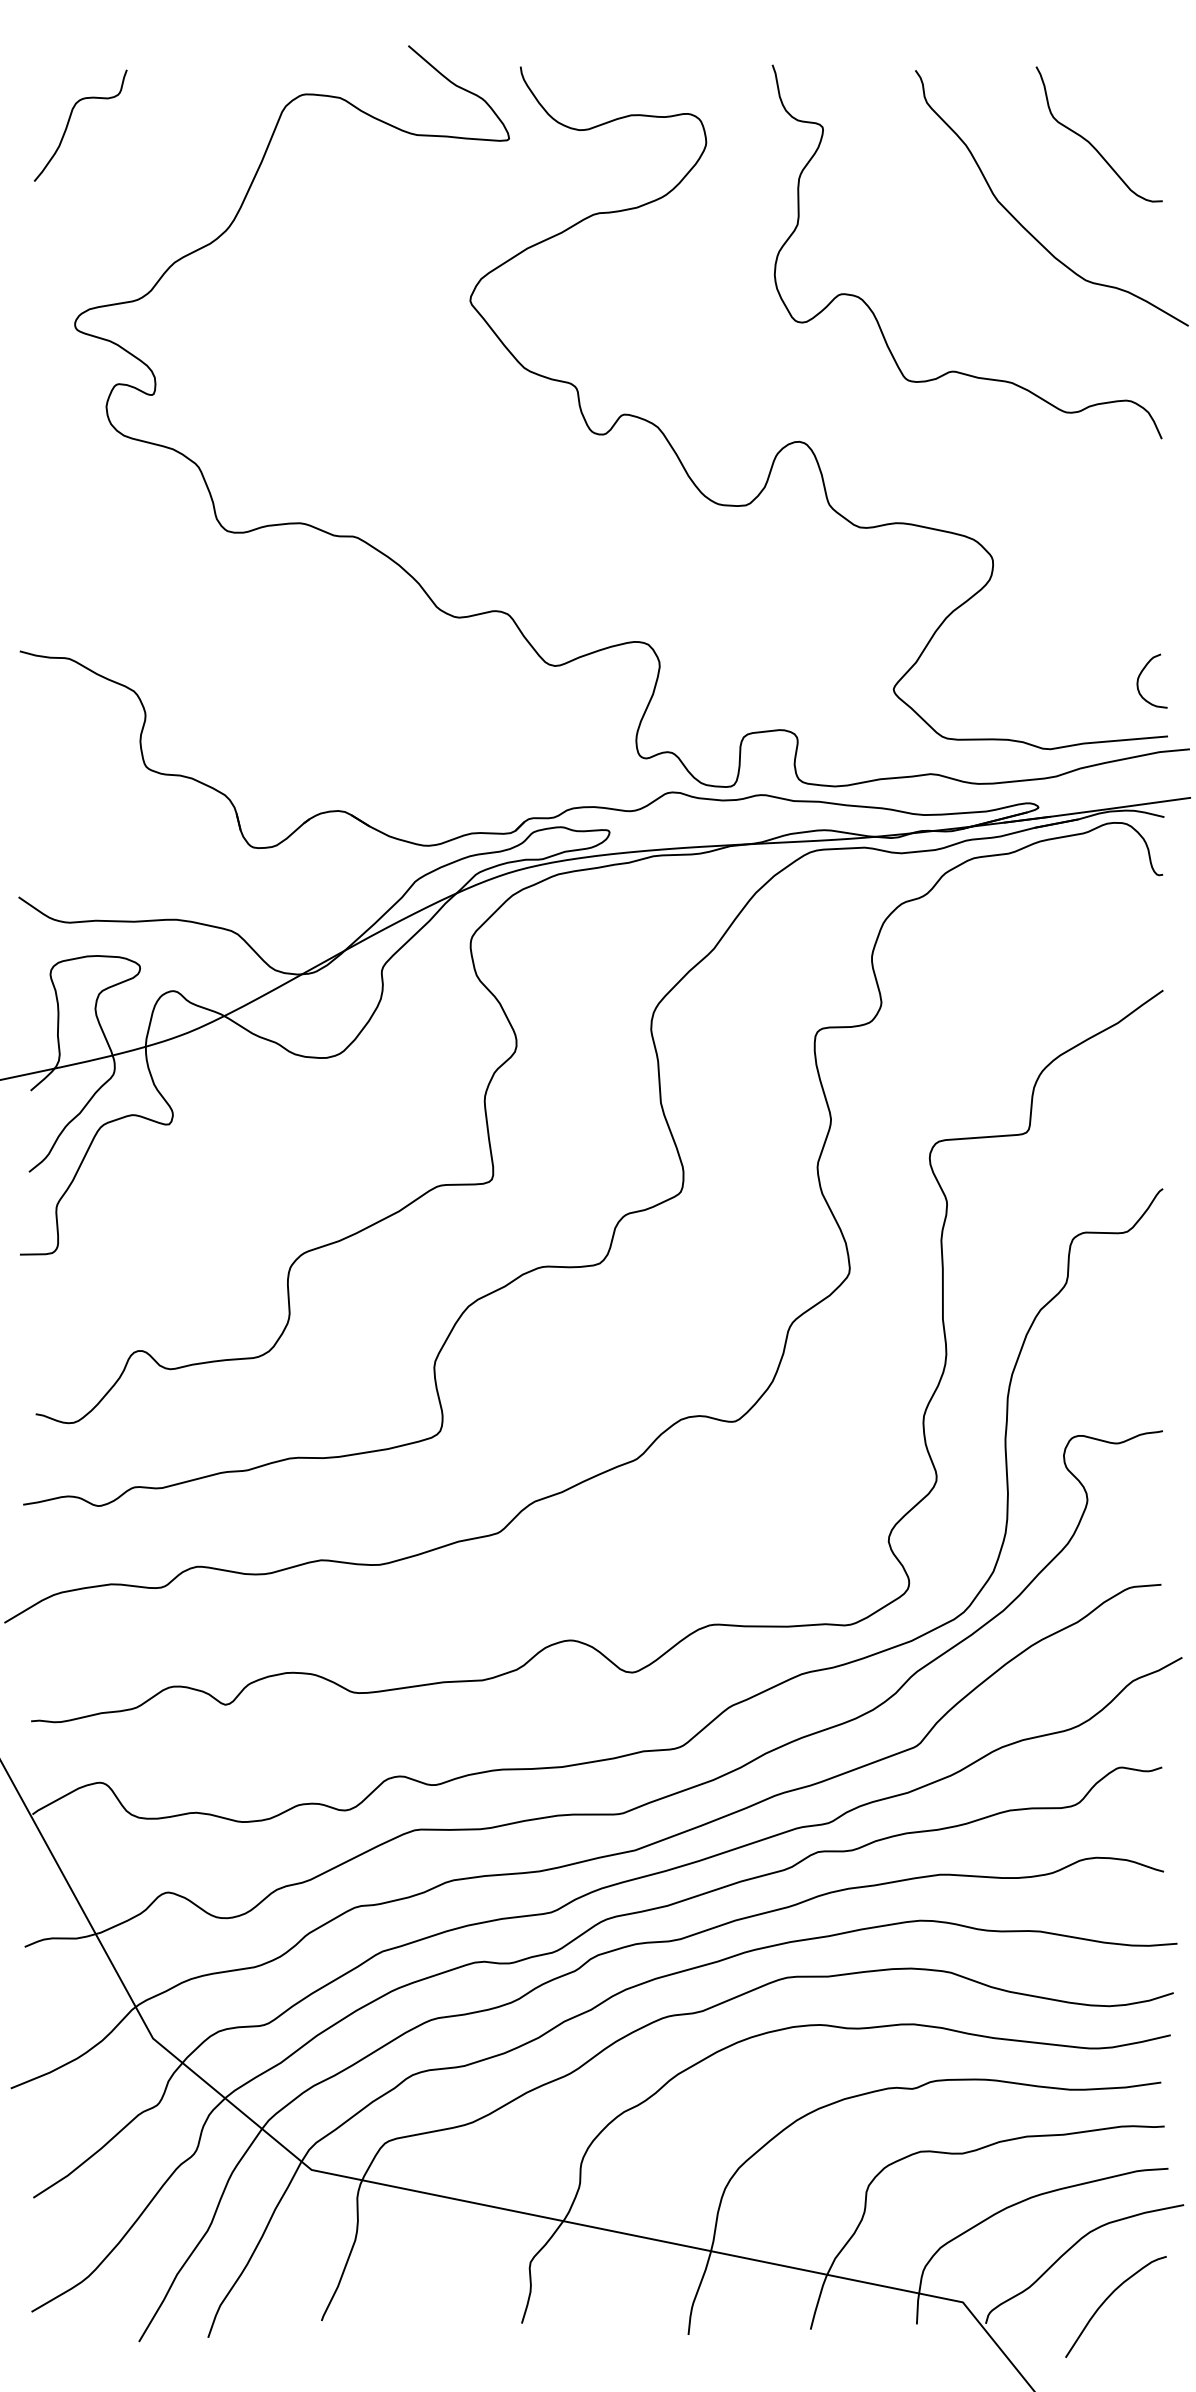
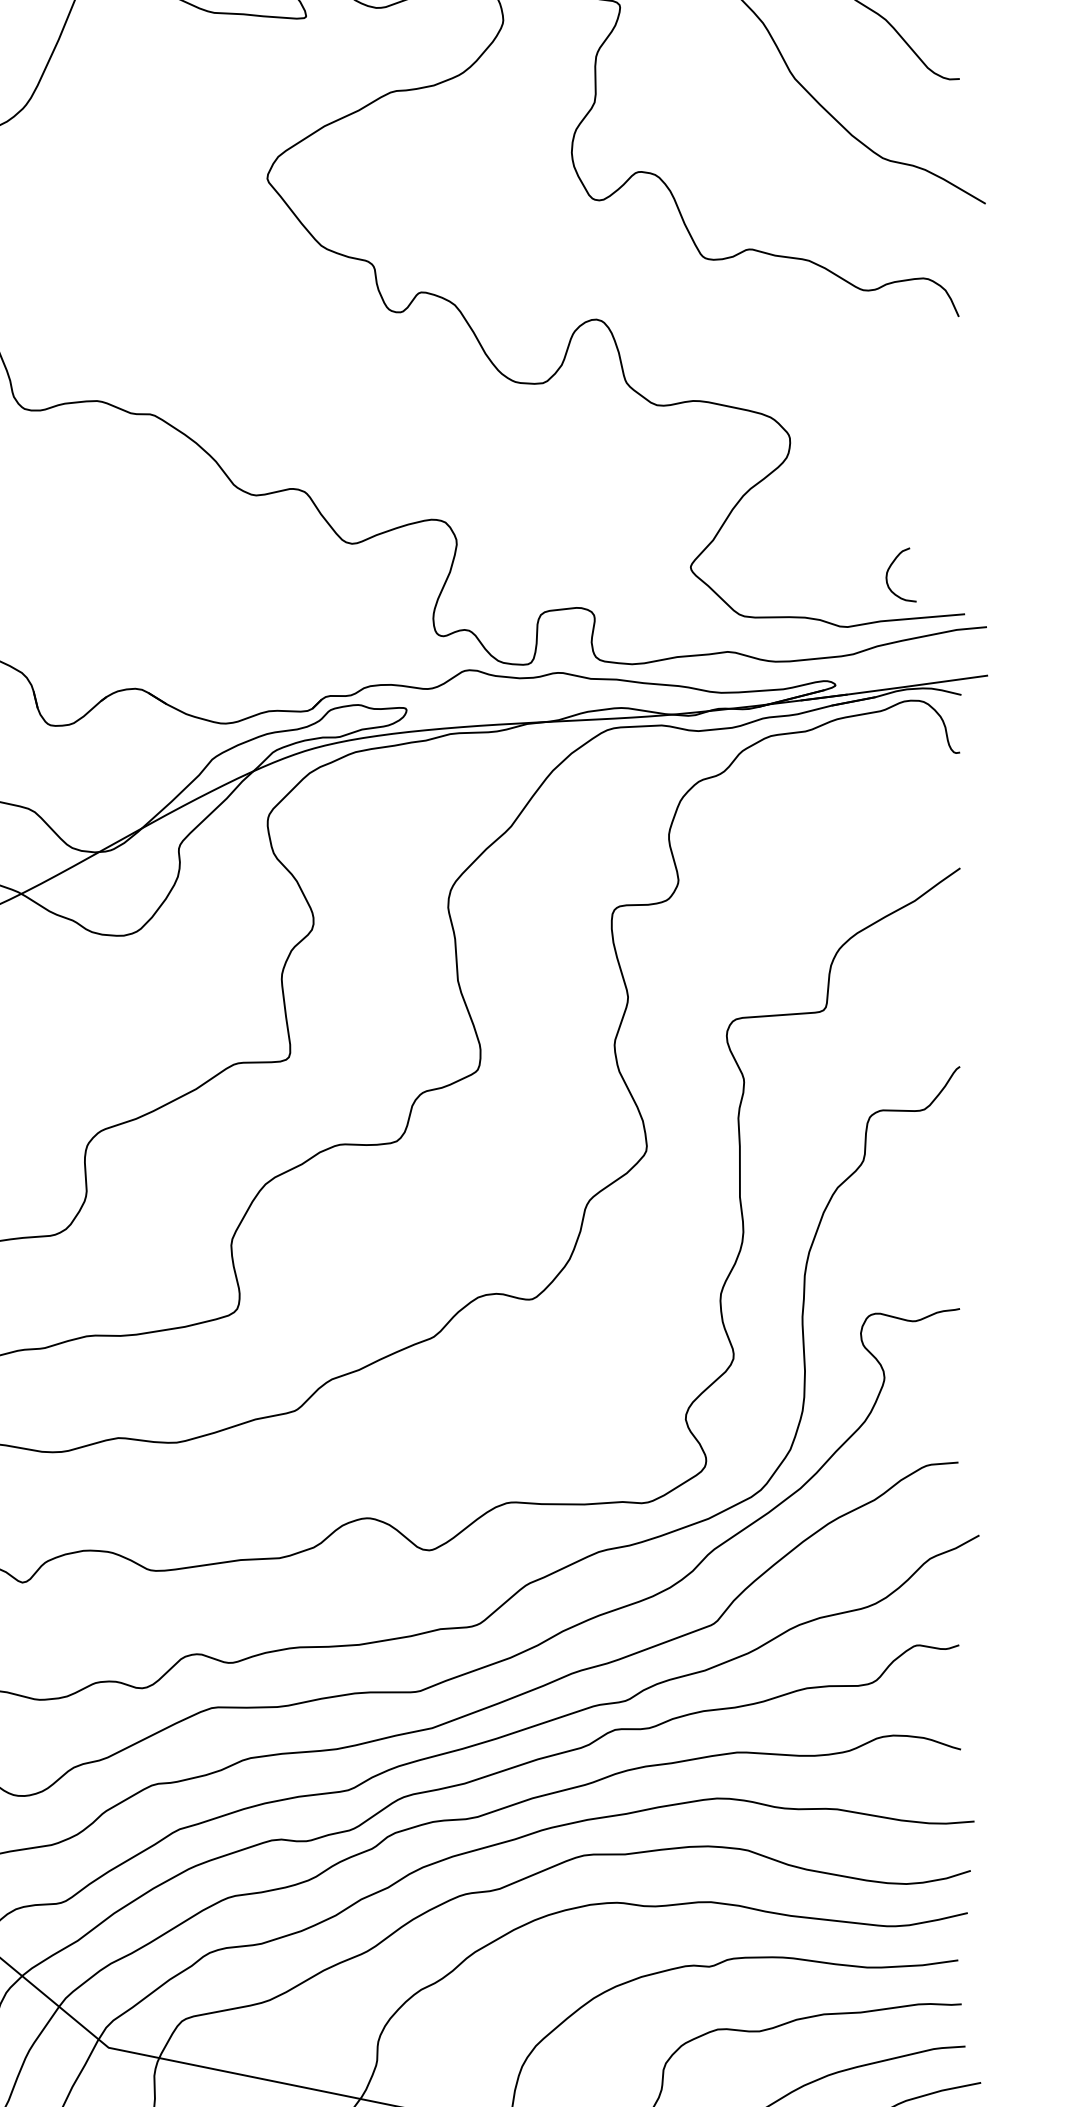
curve: (1141, 674) -> (890, 568), moved

